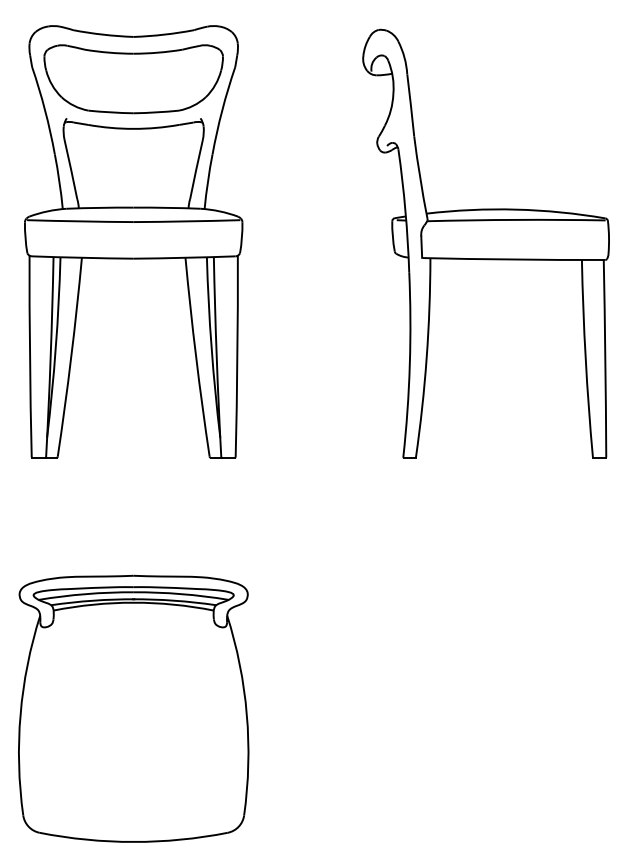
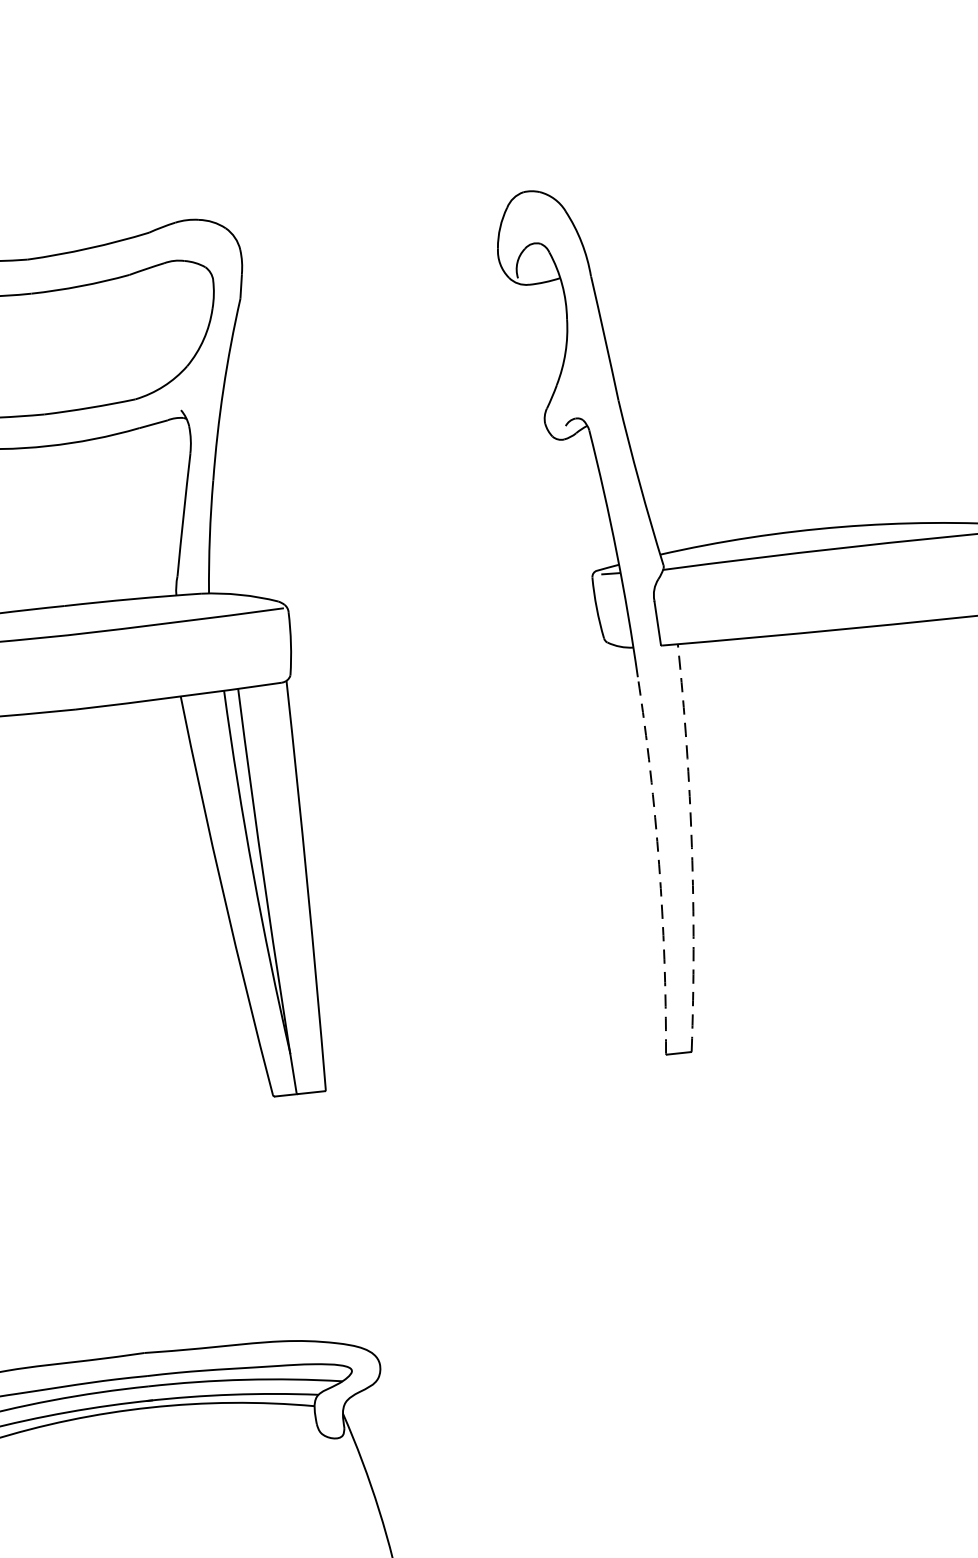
arc: (426, 357) -> (691, 846), solid -> dashed
arc: (409, 364) -> (658, 864), solid -> dashed

